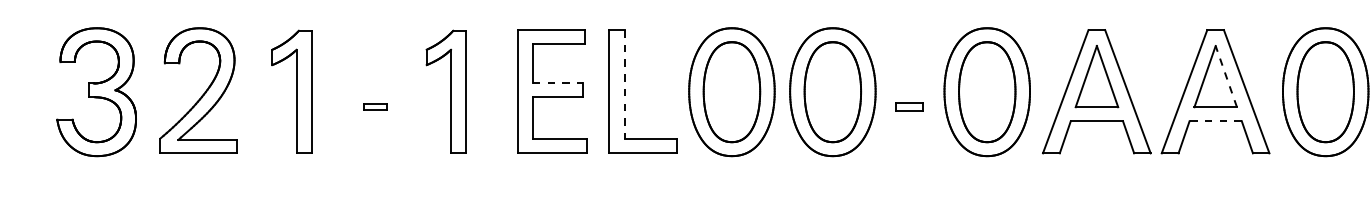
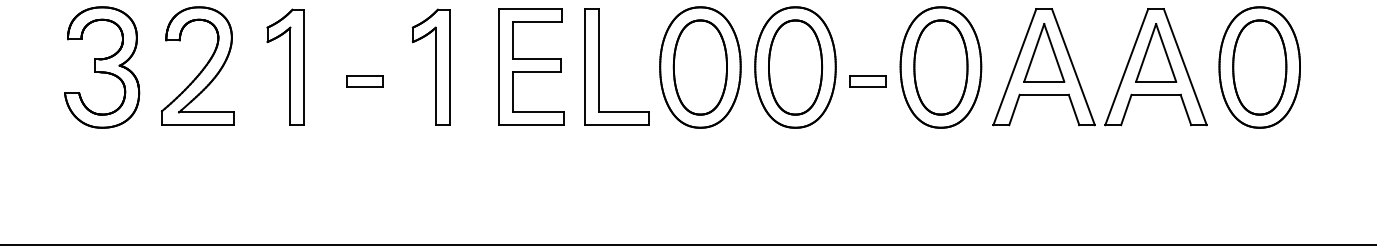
line: (1226, 76) -> (1166, 52), dashed -> solid
line: (557, 82) -> (536, 58), dashed -> solid
line: (624, 85) -> (599, 61), dashed -> solid
part: (375, 106) -> (364, 81), size x1.67
part: (909, 106) -> (867, 81), size x1.43
line: (1216, 120) -> (1156, 94), dashed -> solid

